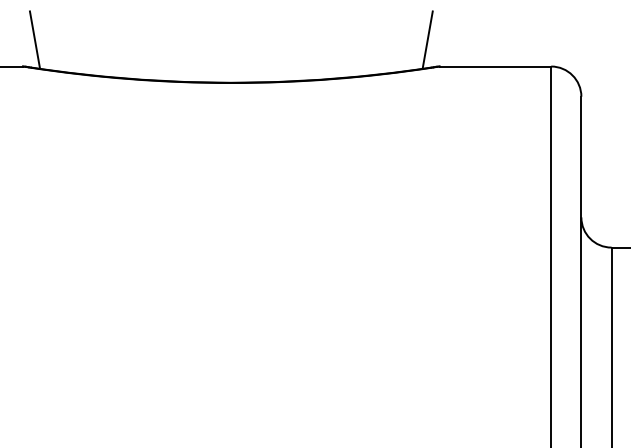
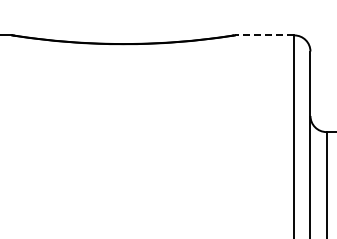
line: (34, 40) -> (18, 21), removed
line: (427, 40) -> (228, 21), removed
line: (495, 66) -> (264, 35), solid -> dashed

